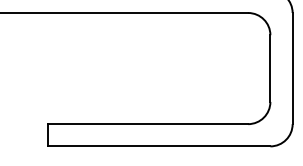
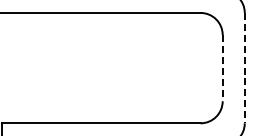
line: (292, 68) -> (244, 68), solid -> dashed
line: (270, 69) -> (222, 69), solid -> dashed

